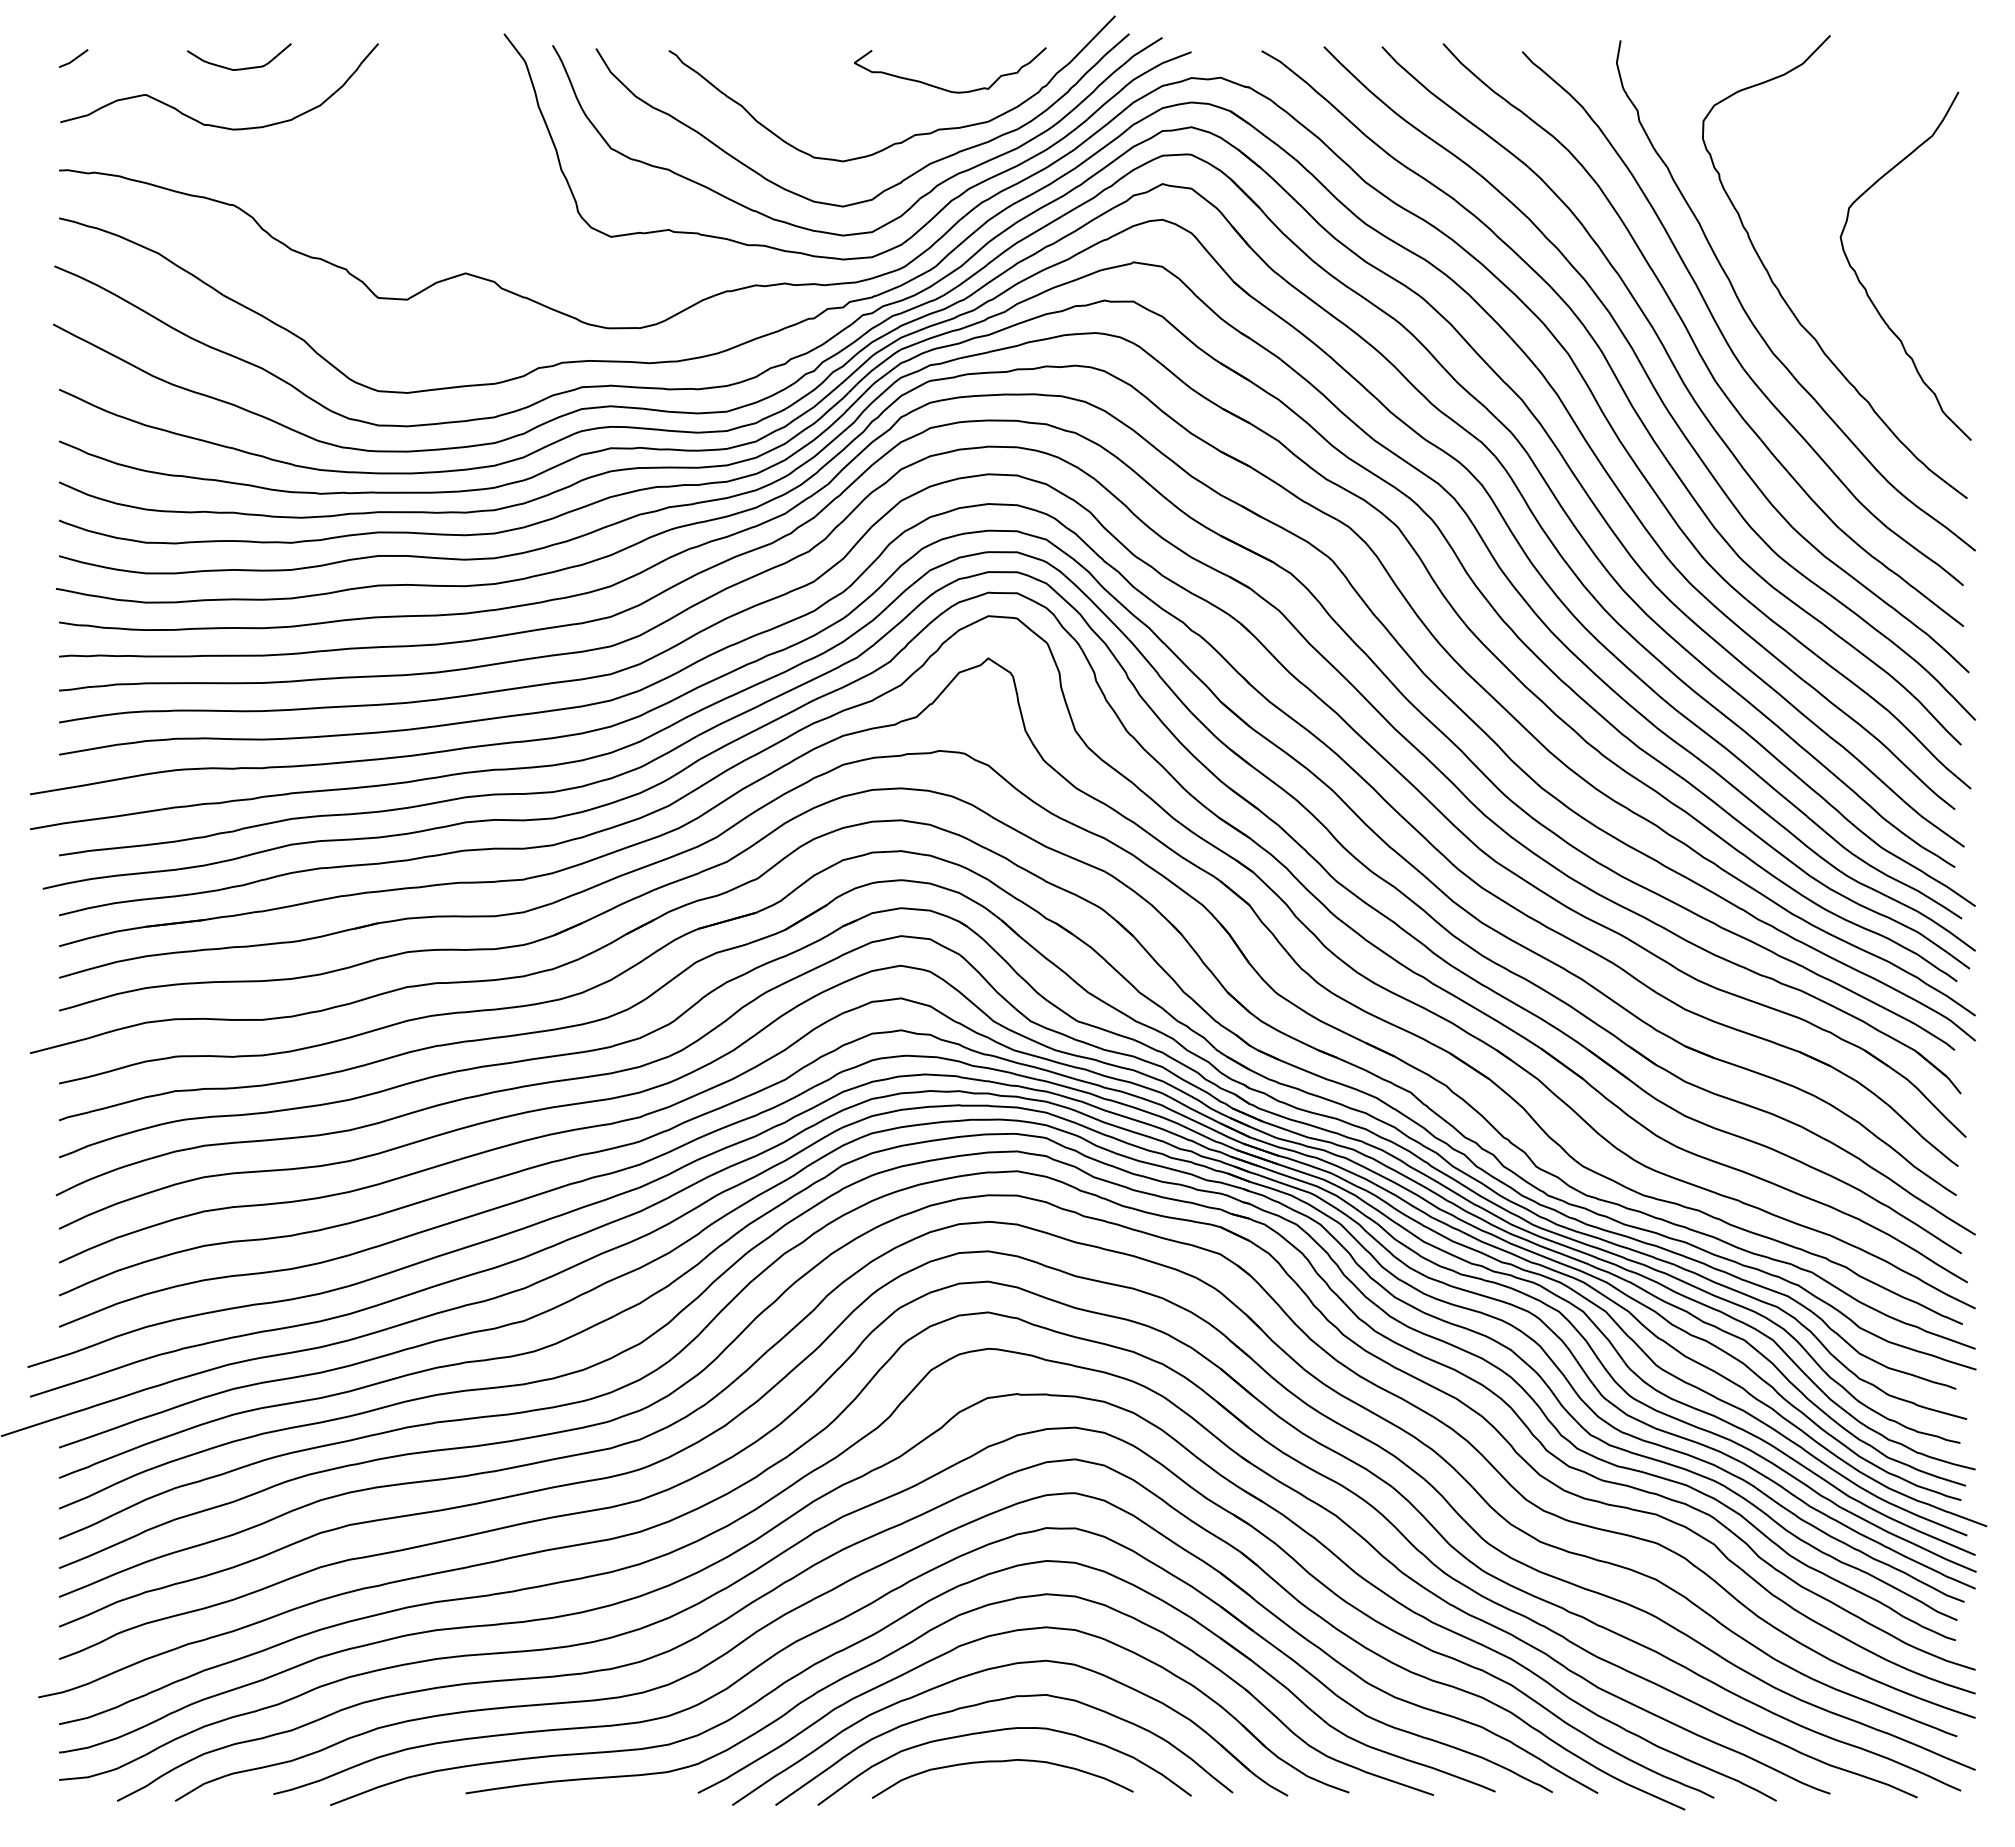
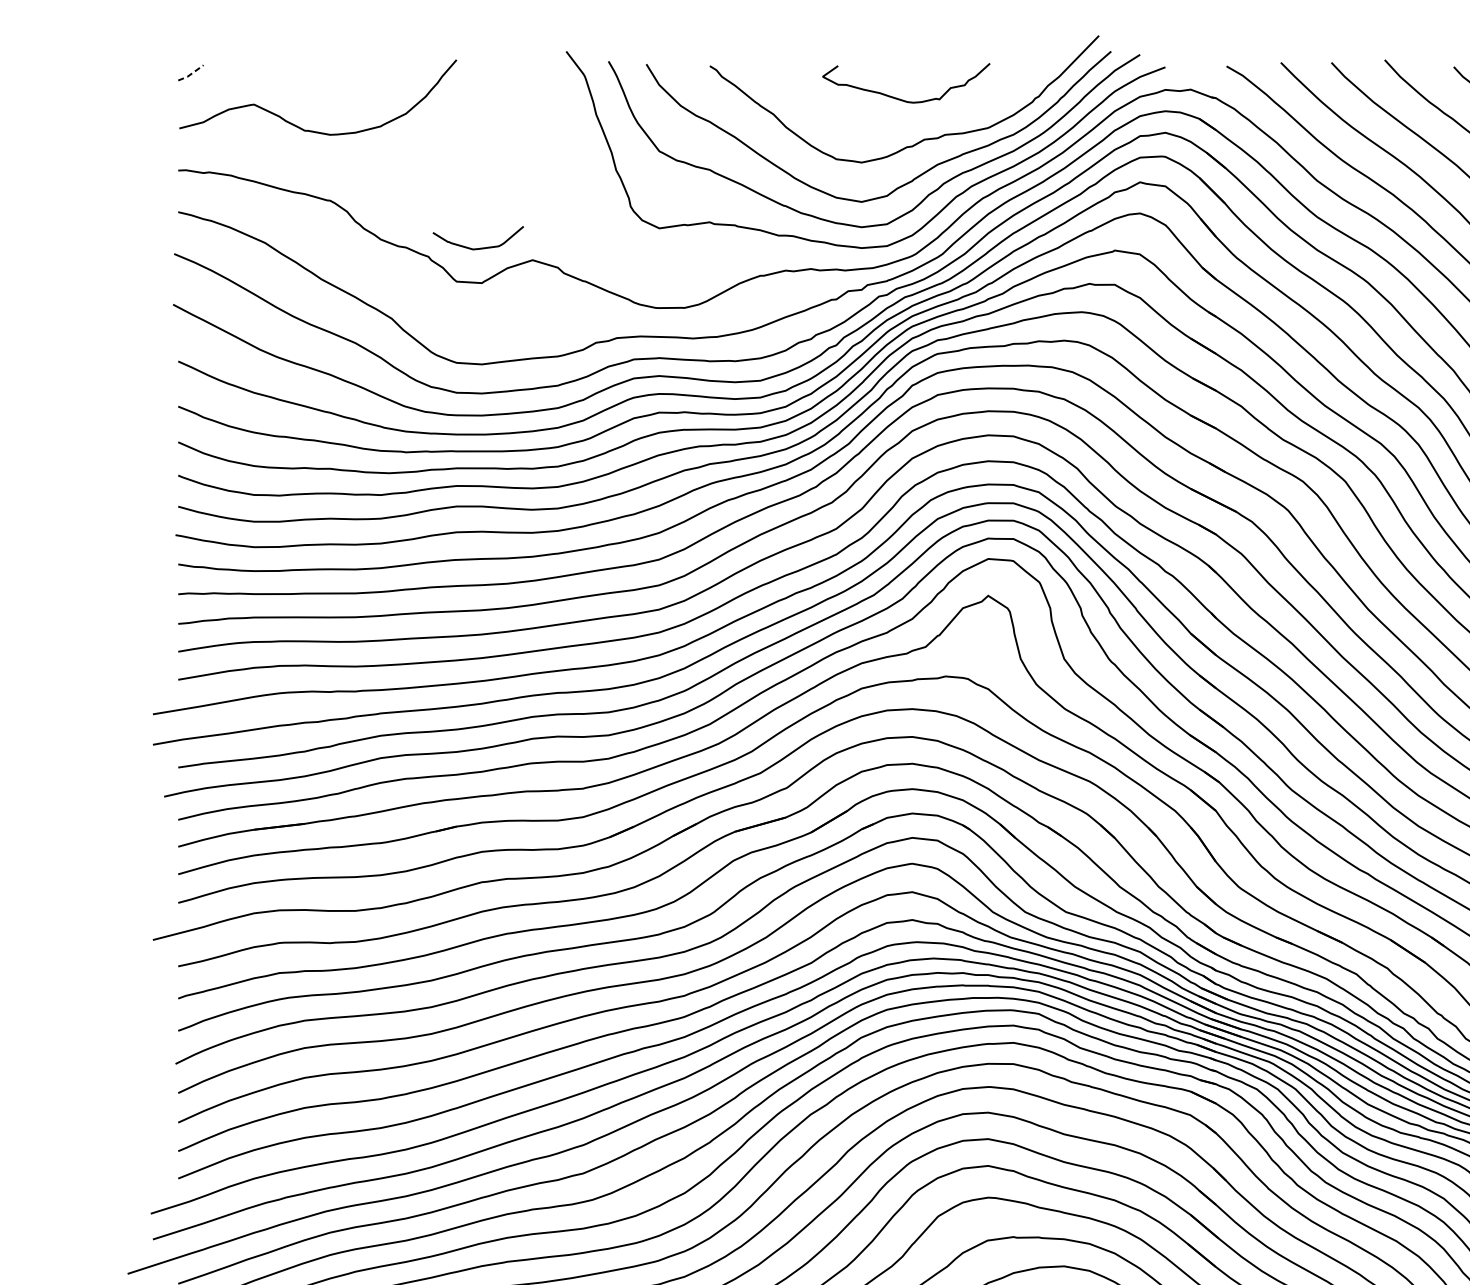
line: (73, 60) -> (190, 74), solid -> dashed
curve: (239, 68) -> (478, 248), moved
curve: (944, 88) -> (901, 99), moved

